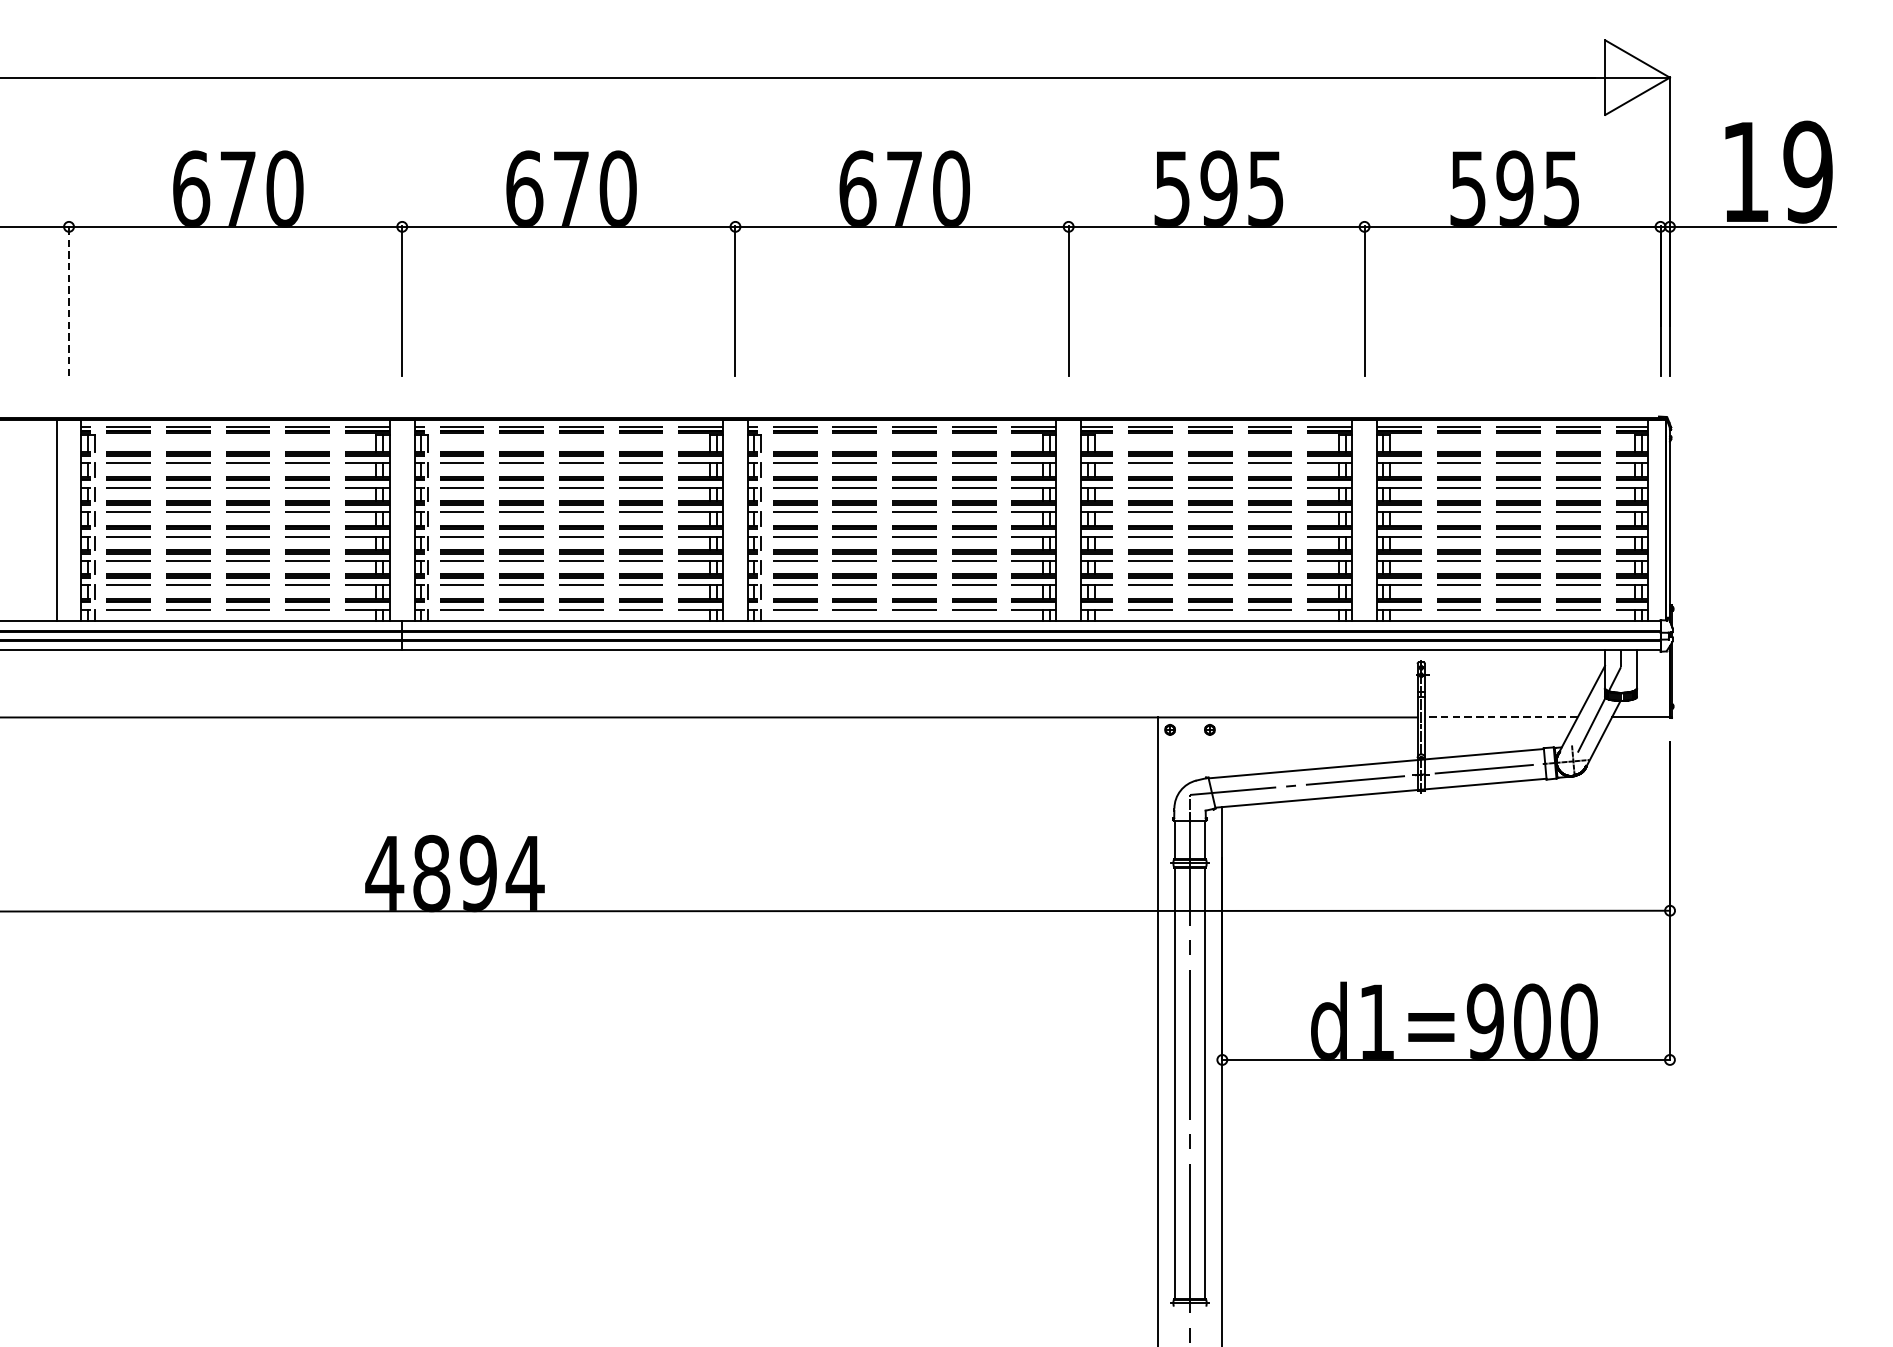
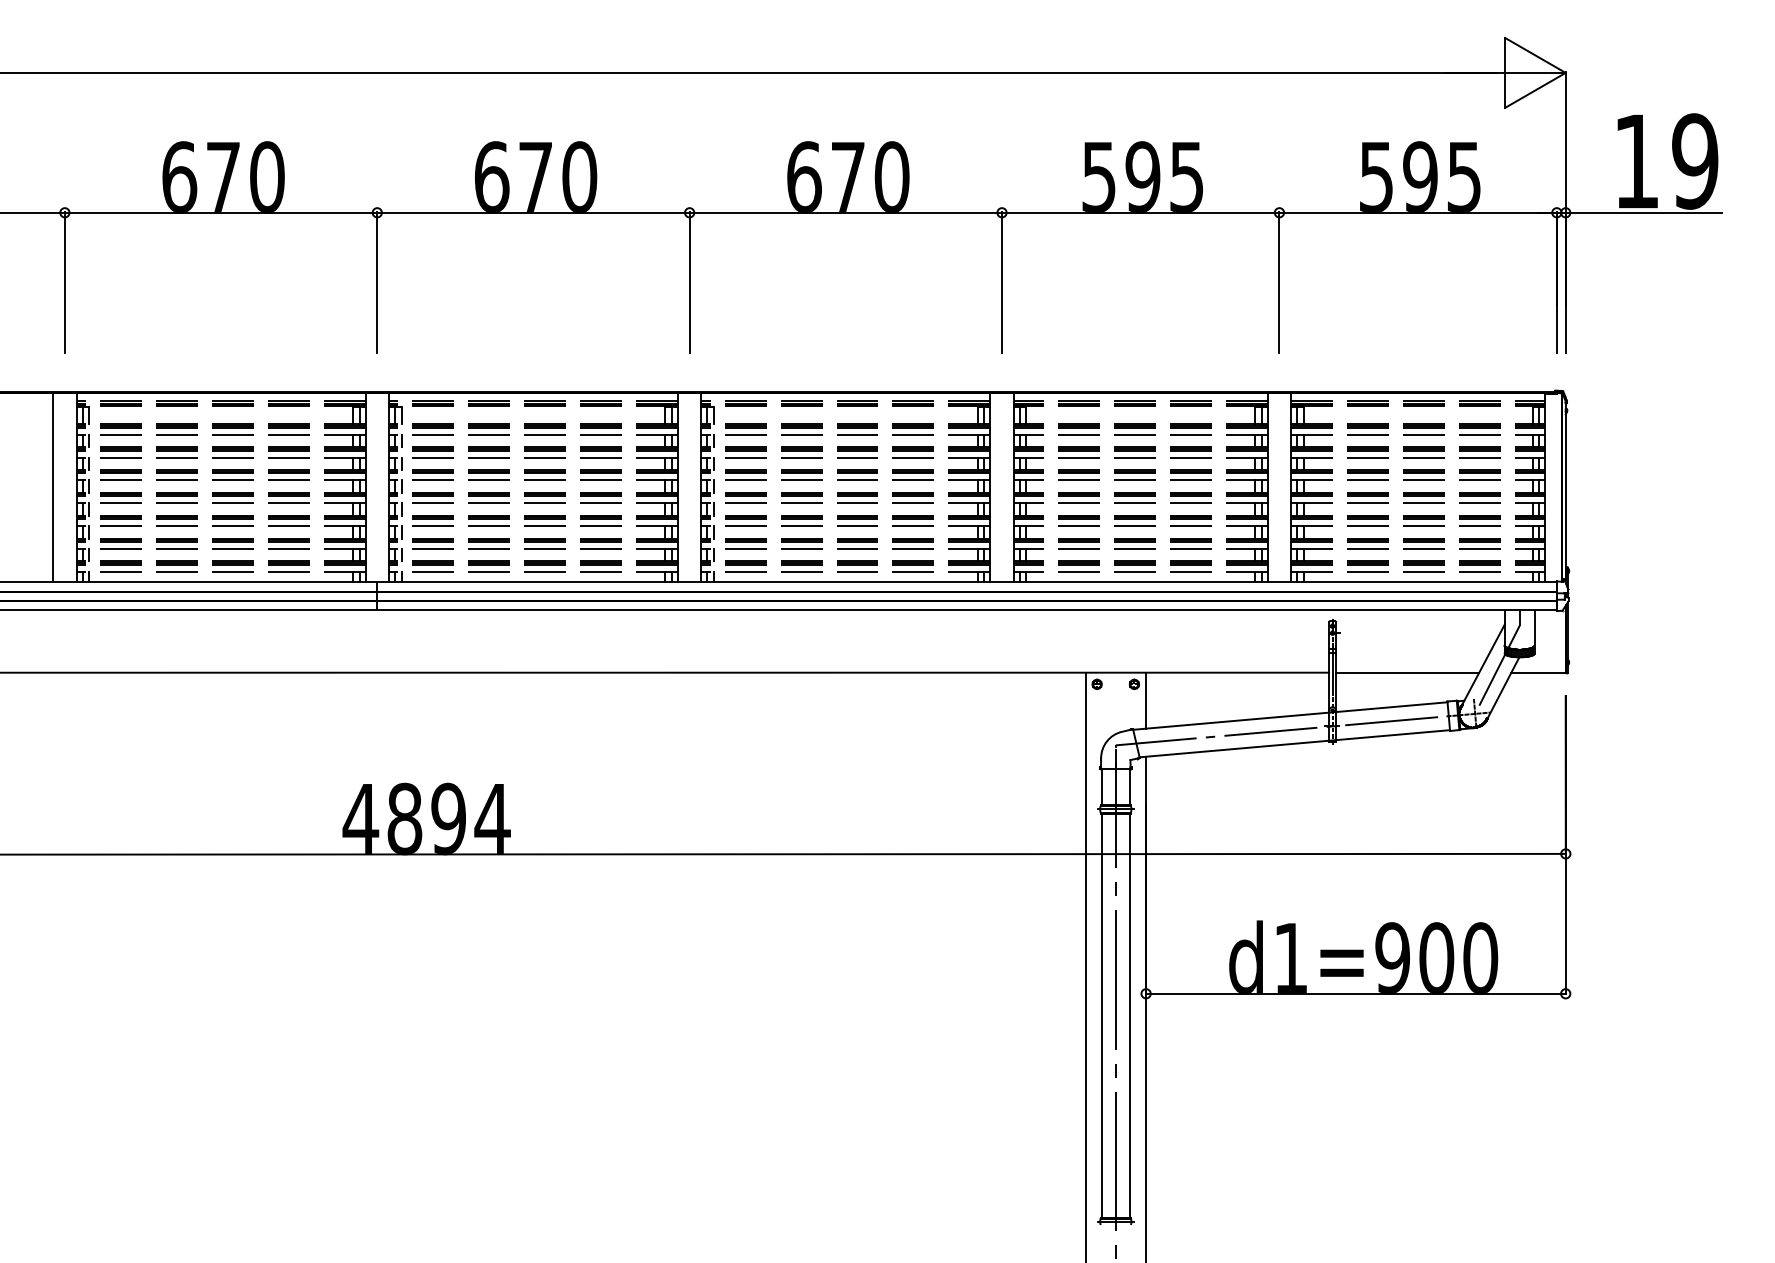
line: (68, 301) -> (64, 282), dashed -> solid
line: (1501, 717) -> (1407, 672), dashed -> solid
line: (1222, 747) -> (1146, 700), added

